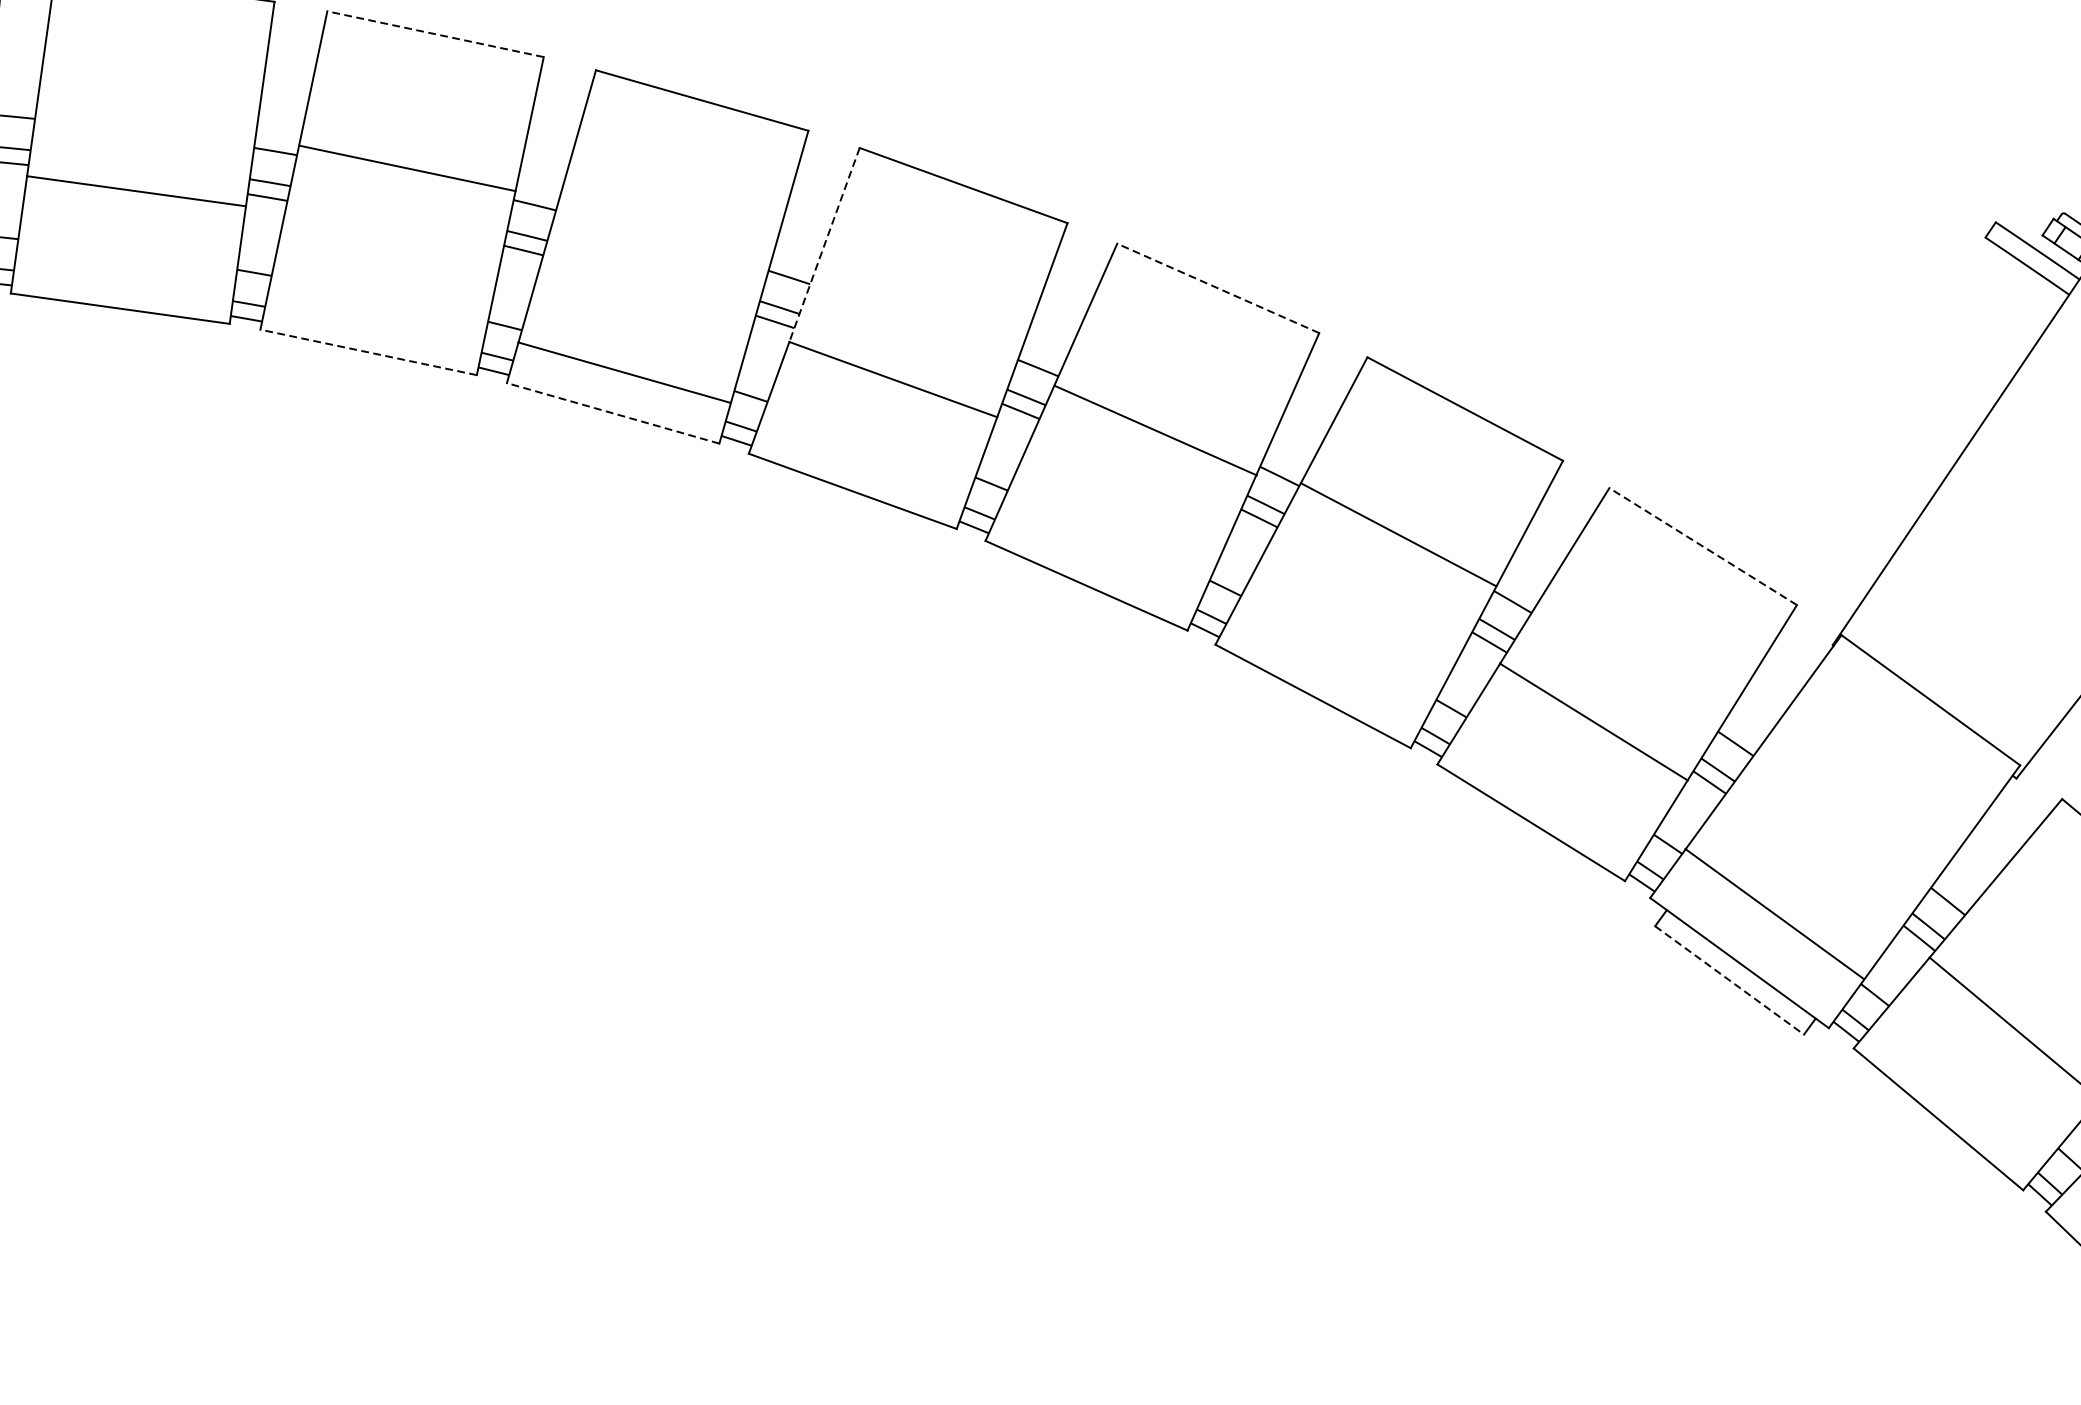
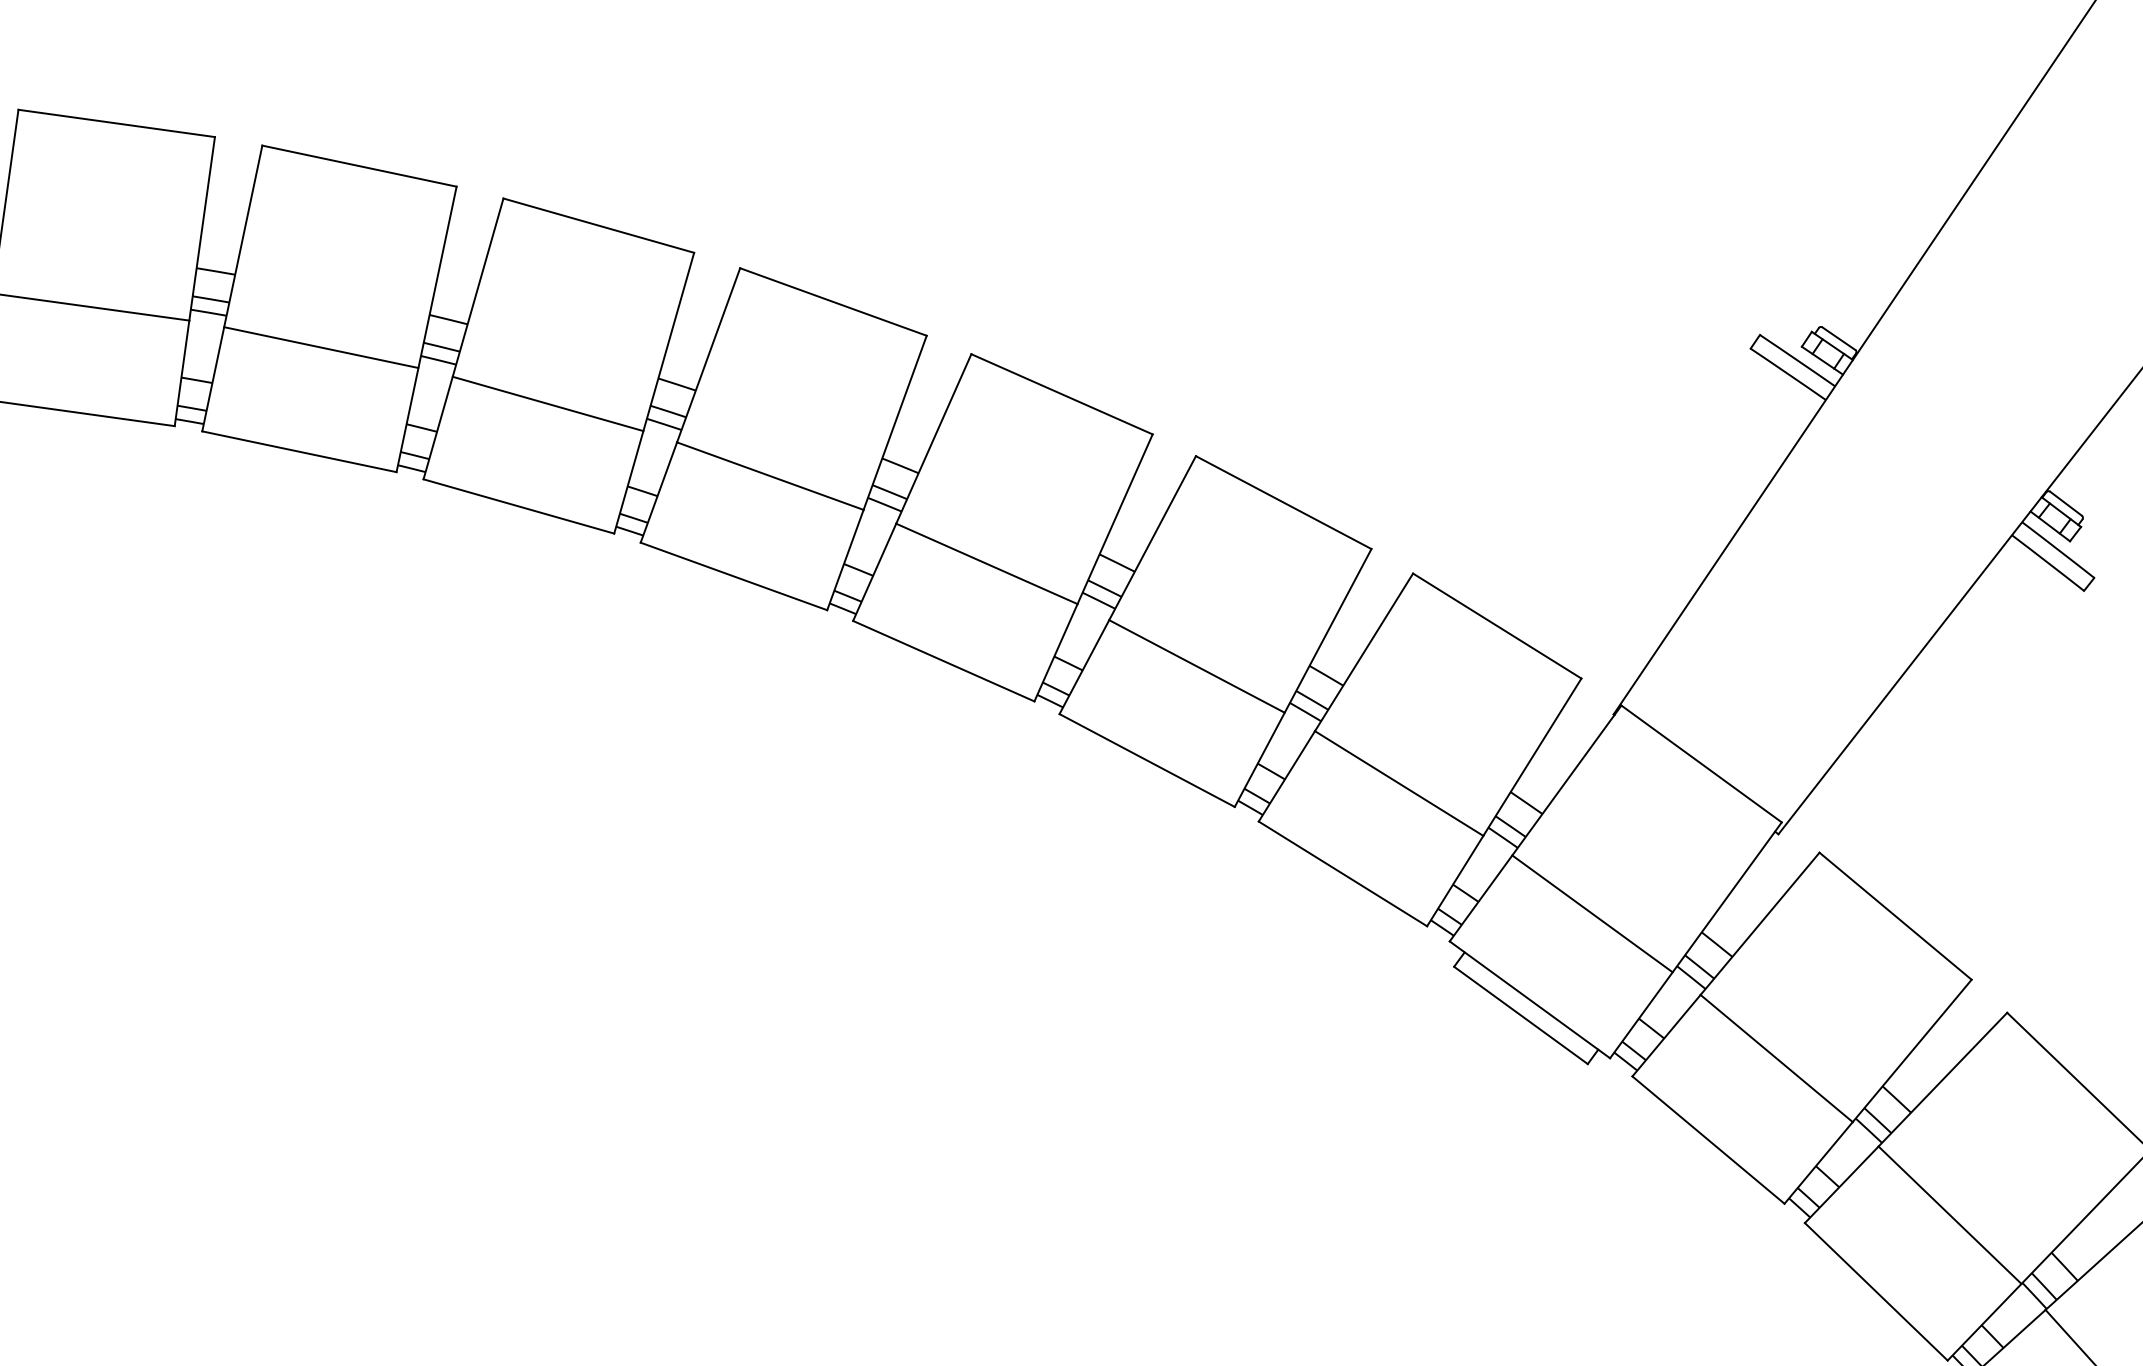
line: (435, 34) -> (359, 166), dashed -> solid
line: (407, 168) -> (321, 347), moved
line: (824, 245) -> (708, 355), dashed -> solid
line: (1217, 288) -> (1061, 394), dashed -> solid
line: (367, 352) -> (298, 451), dashed -> solid
line: (623, 372) -> (547, 403), moved
line: (612, 413) -> (518, 506), dashed -> solid
line: (1155, 430) -> (986, 563), moved
line: (1398, 534) -> (1196, 666), moved
line: (1702, 545) -> (1496, 625), dashed -> solid
line: (1774, 913) -> (1592, 913), moved
line: (1729, 980) -> (1520, 1015), dashed -> solid

